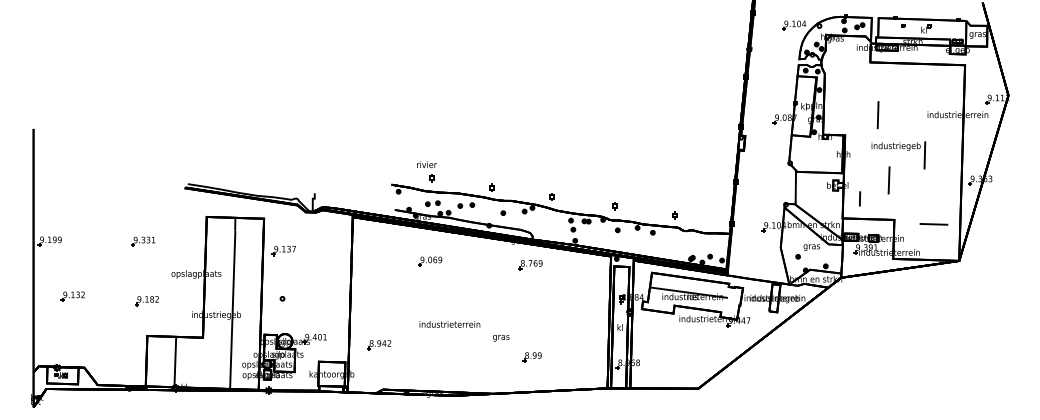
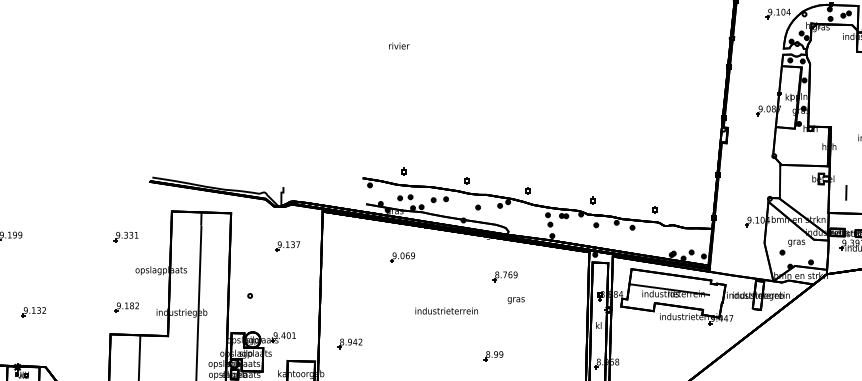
text: (426, 164) -> (398, 45), moved
part: (143, 241) -> (126, 236), moved
part: (283, 250) -> (287, 246), moved
part: (530, 265) -> (505, 277), moved
part: (72, 296) -> (33, 312), moved
part: (146, 301) -> (126, 308), moved
text: (449, 324) -> (446, 311), moved
text: (501, 338) -> (516, 300), moved
part: (531, 357) -> (492, 356), moved

